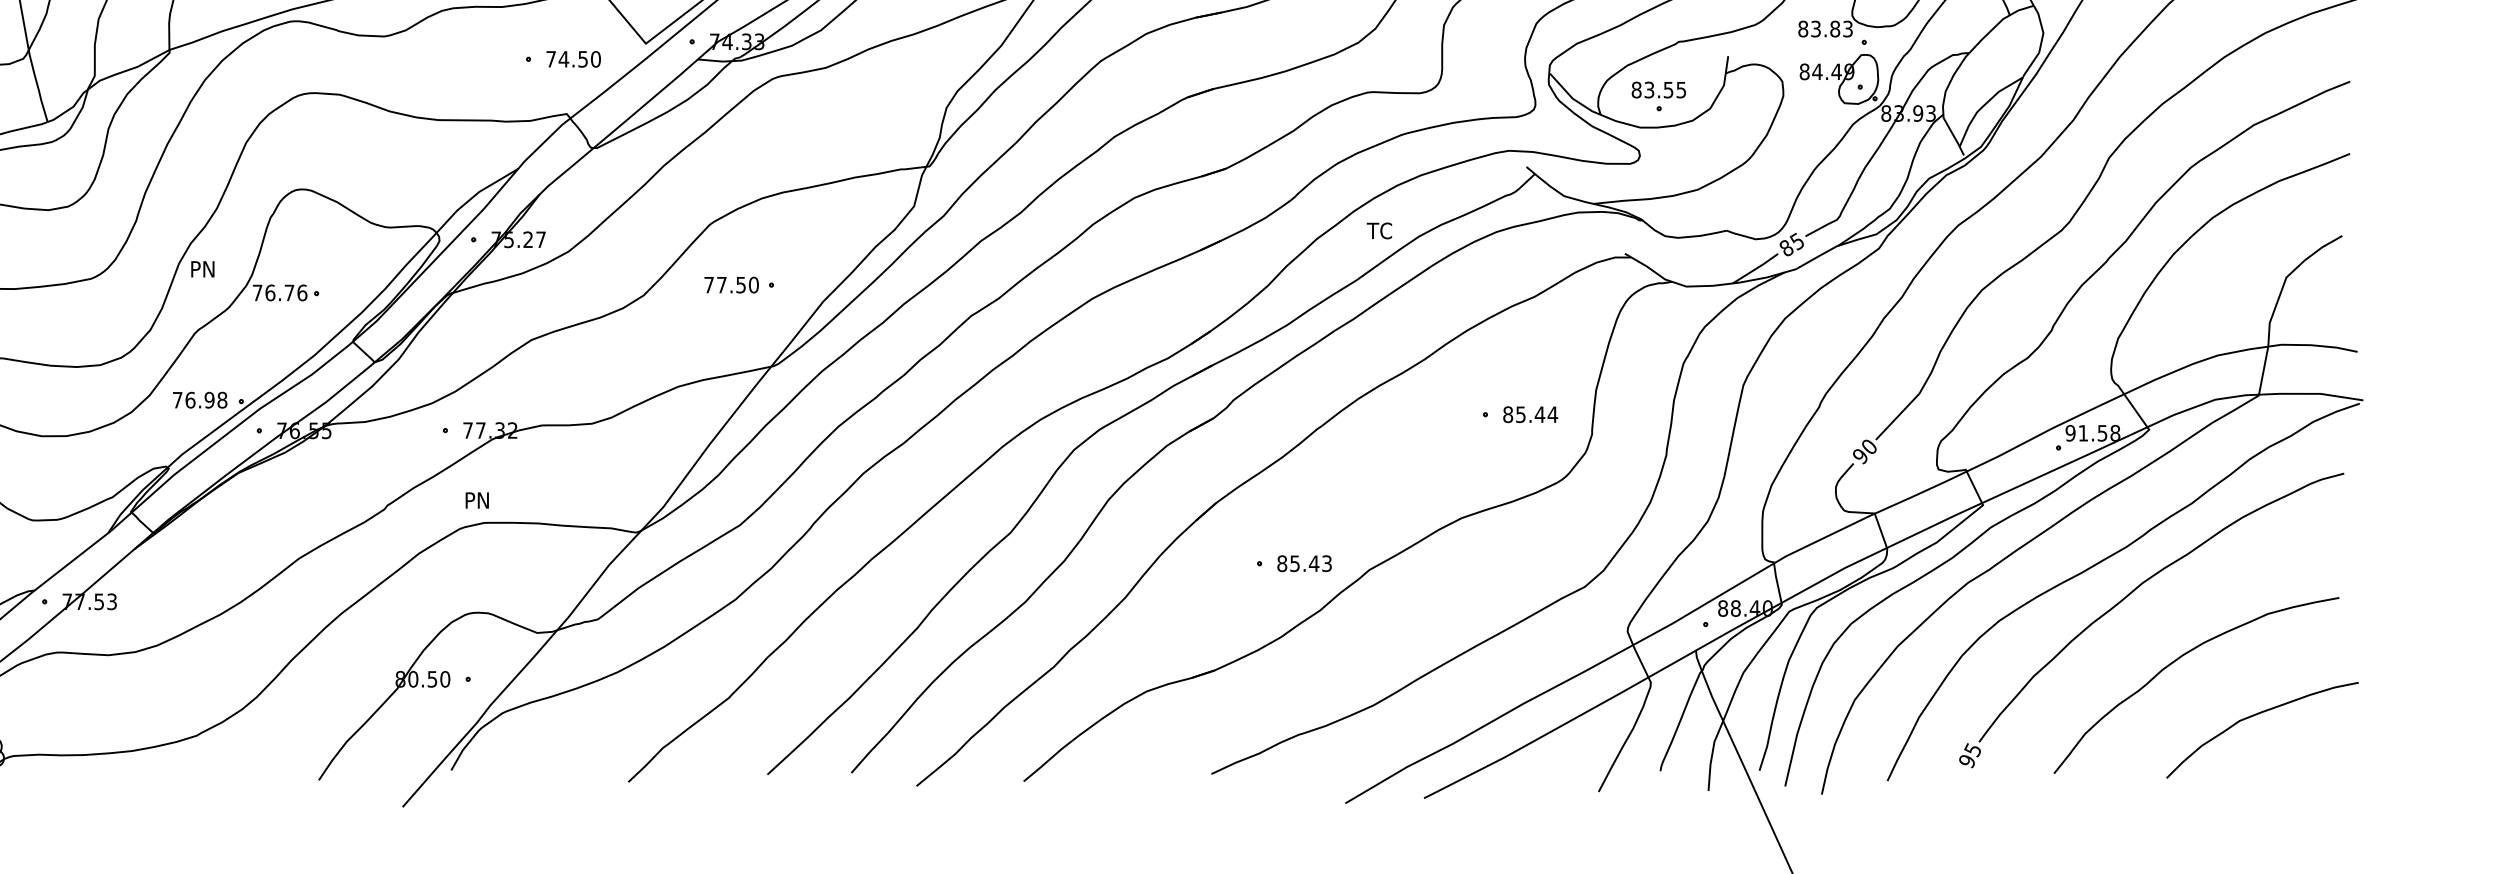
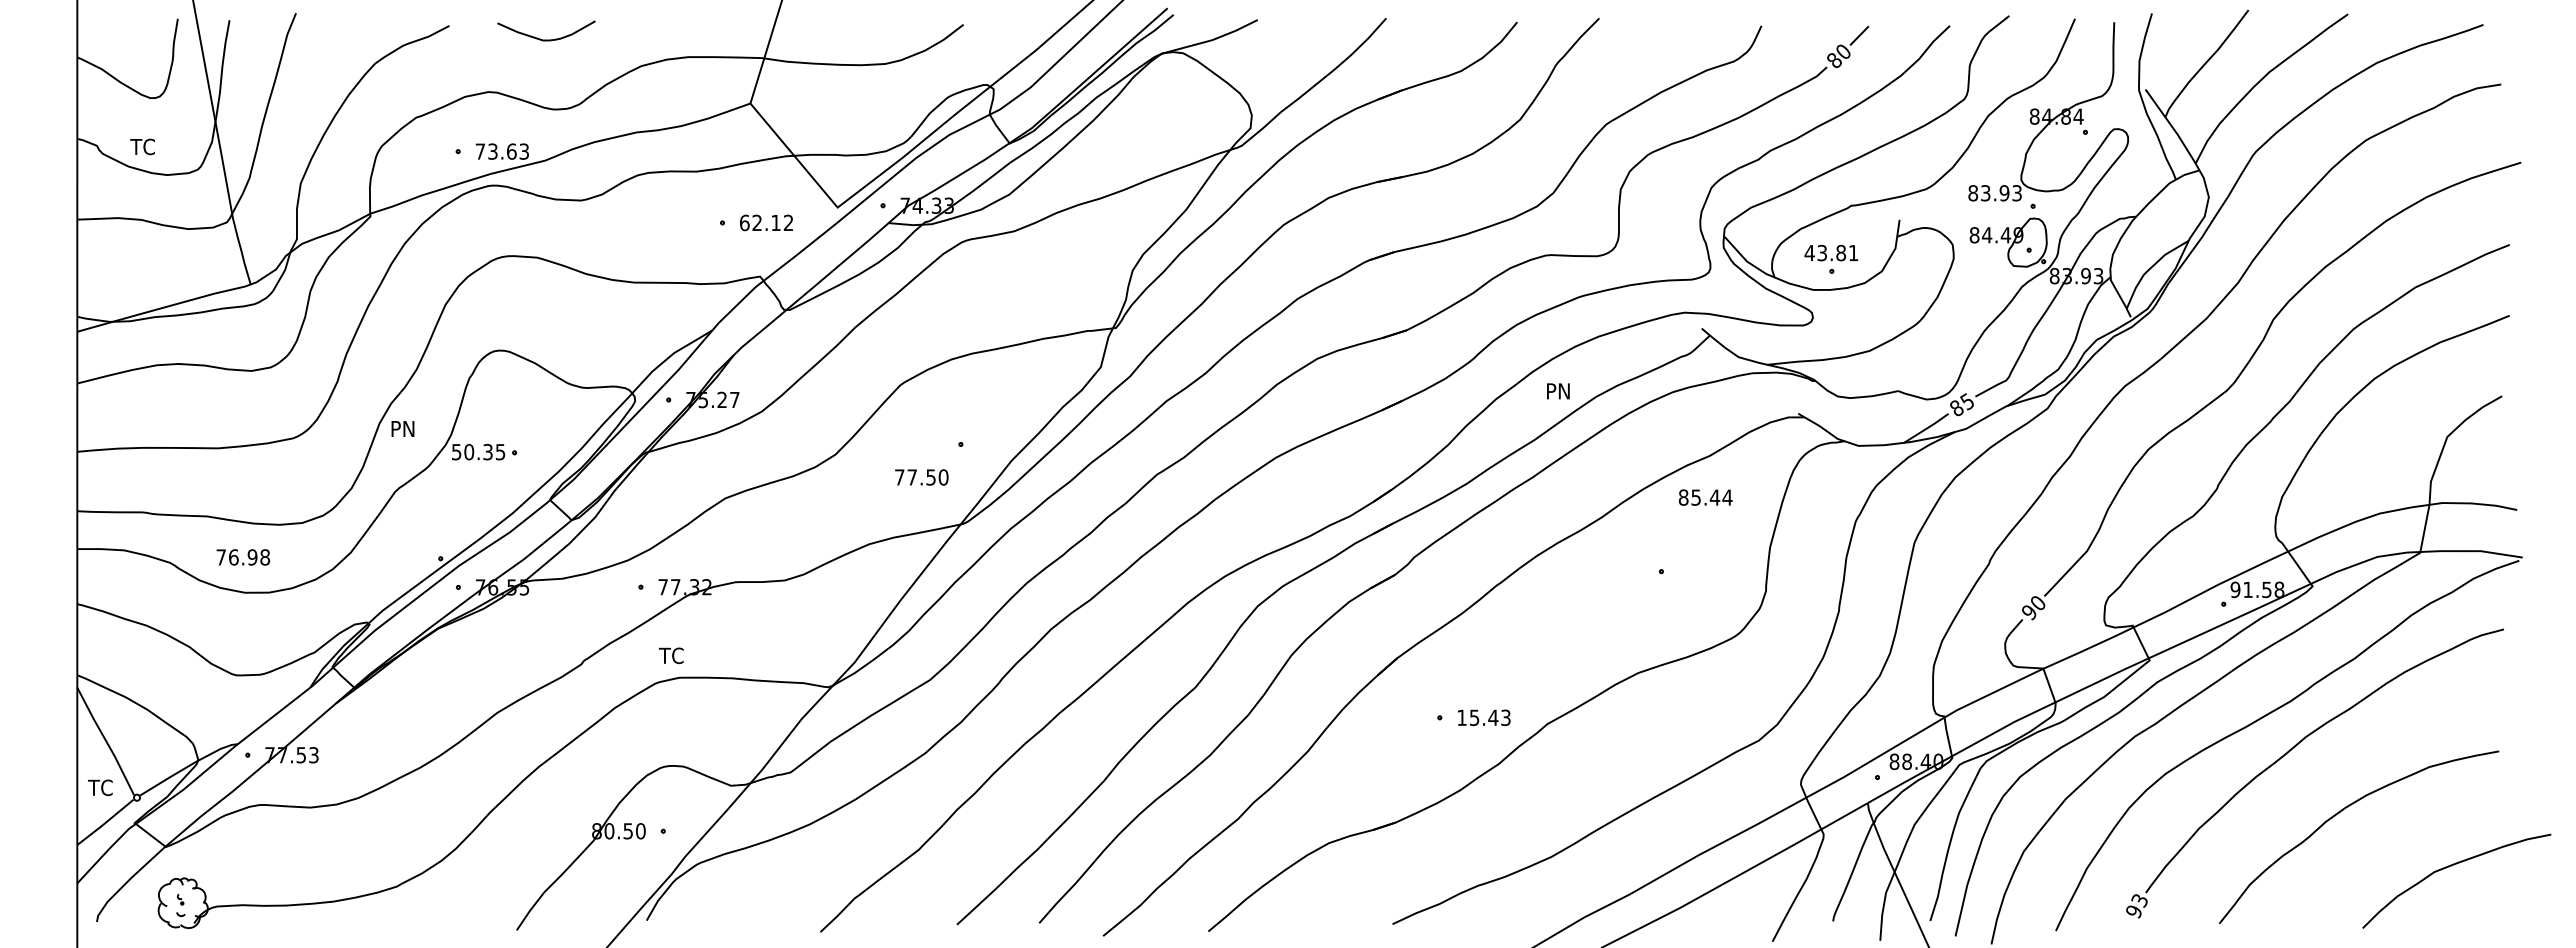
text: (1835, 29) -> (2004, 193), 83.83 -> 83.93
text: (573, 58) -> (766, 222), 74.50 -> 62.12
text: (1658, 89) -> (1831, 252), 83.55 -> 43.81
text: (1379, 231) -> (1557, 391), TC -> PN
text: (731, 285) -> (921, 477), moved
text: (279, 292) -> (478, 451), 76.76 -> 50.35
text: (200, 400) -> (243, 557), moved
text: (1530, 414) -> (1705, 497), moved
text: (475, 500) -> (670, 655), PN -> TC
text: (1281, 563) -> (1461, 717), 85.43 -> 15.43
curve: (2255, 716) -> (2449, 867), moved
text: (1972, 747) -> (2139, 898), 95 -> 93

